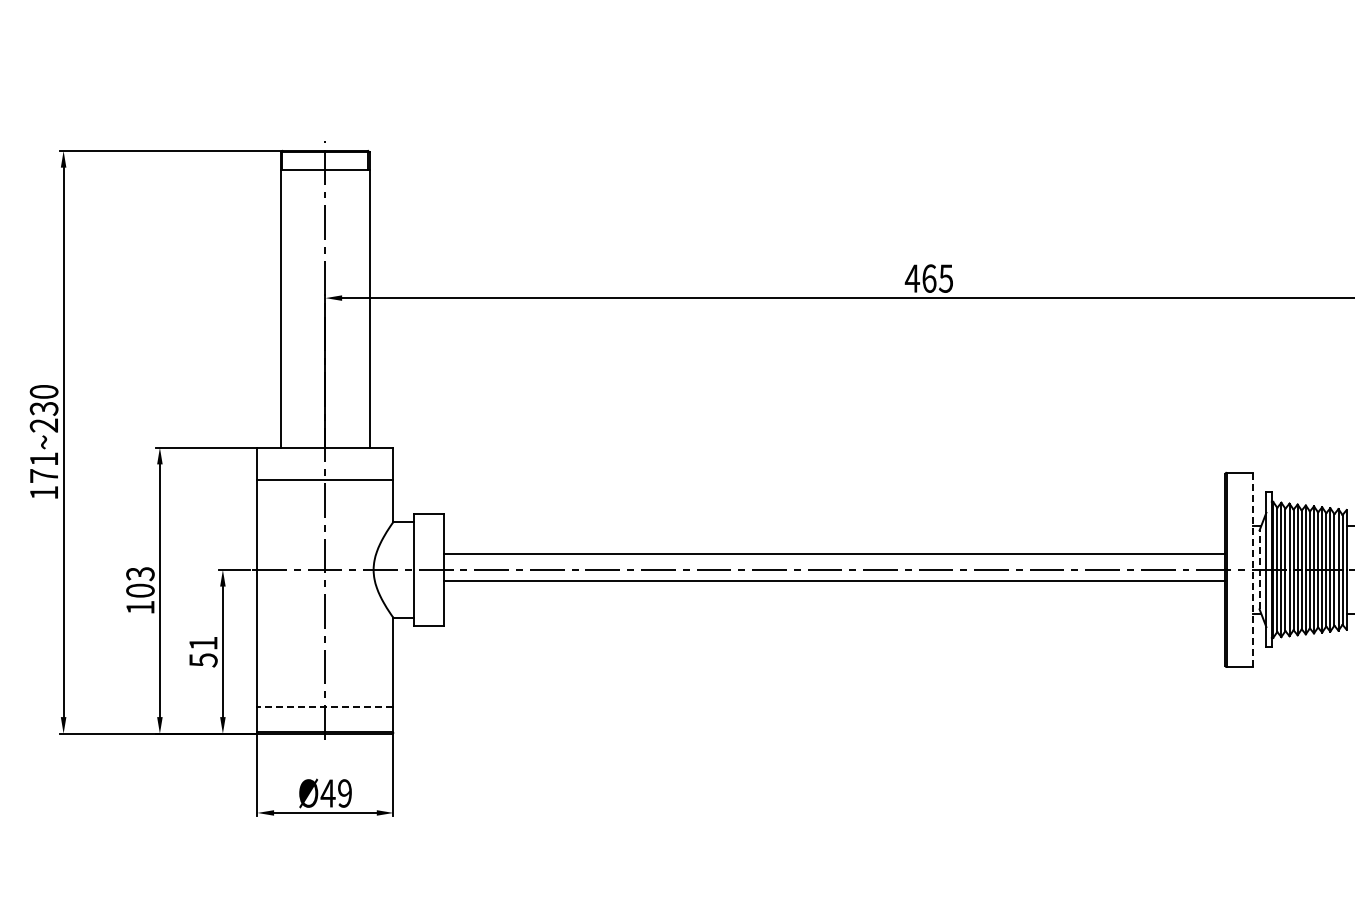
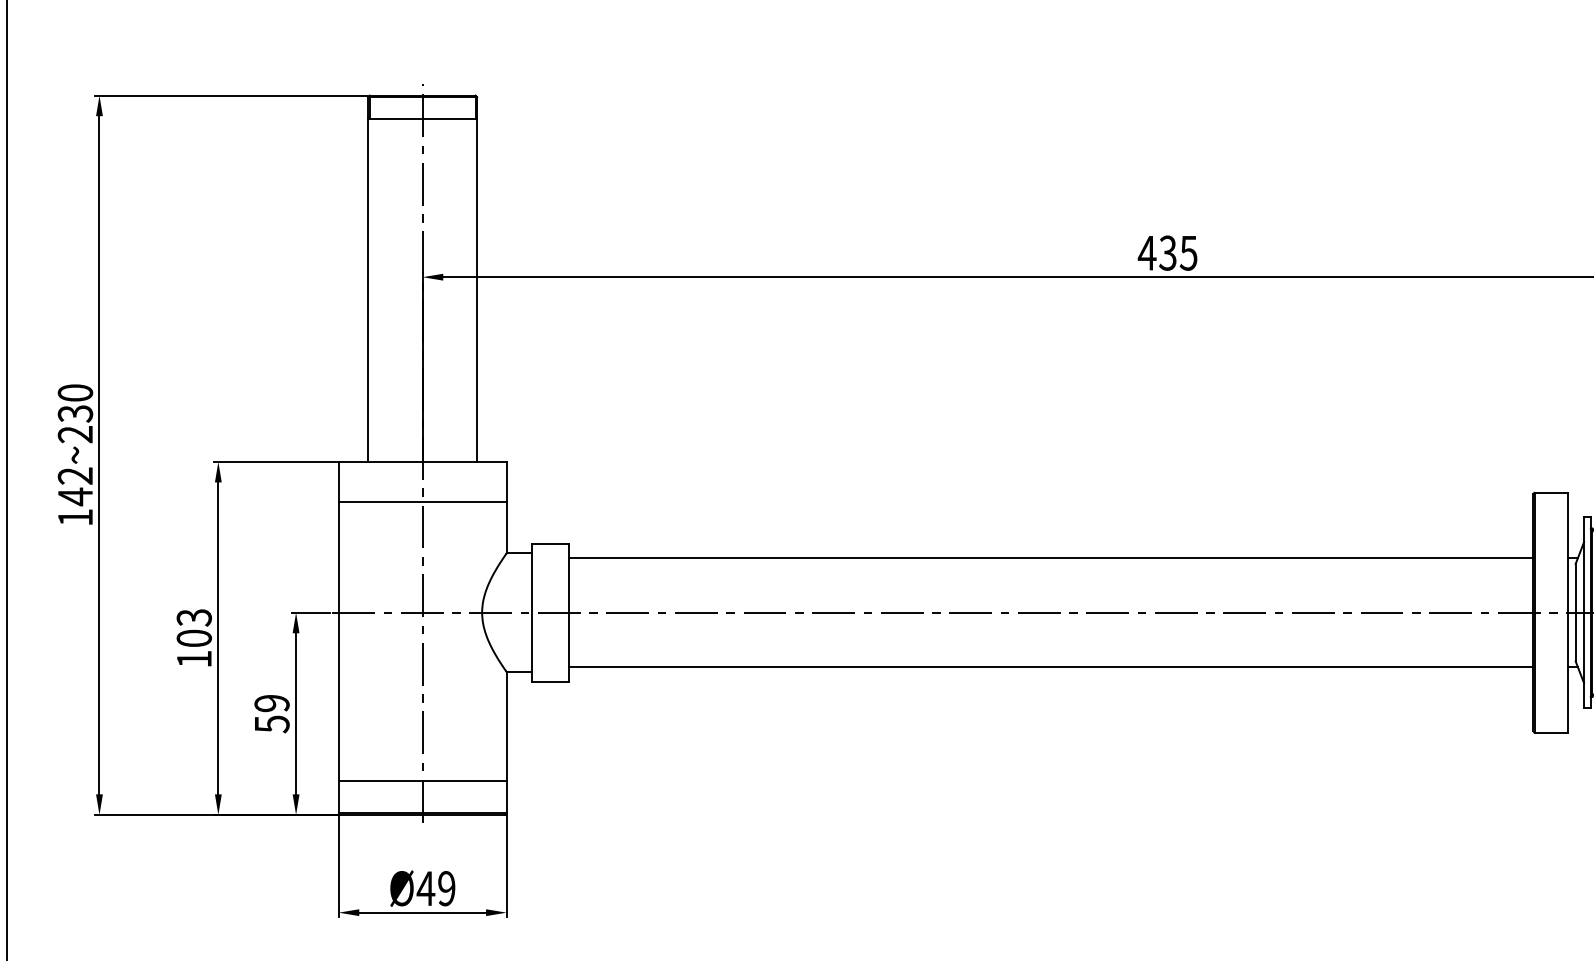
text: (929, 278) -> (1168, 252), 465 -> 435
text: (43, 467) -> (74, 486), 171~230 -> 142~230
line: (834, 553) -> (1050, 557), moved
line: (1253, 569) -> (1568, 612), dashed -> solid
line: (1259, 569) -> (1575, 612), dashed -> solid
line: (834, 581) -> (1050, 667), moved
text: (203, 643) -> (272, 703), 51 -> 59
line: (324, 706) -> (421, 781), dashed -> solid

